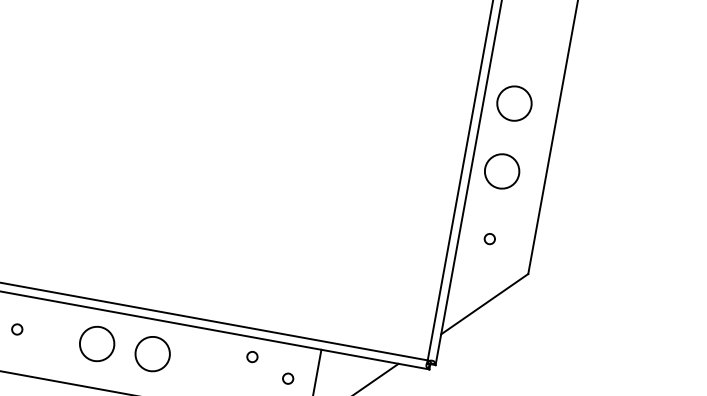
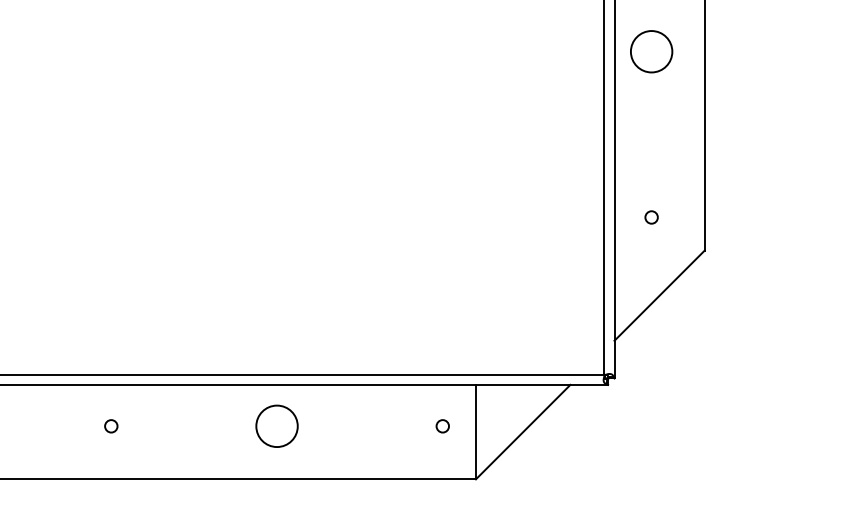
circle: (502, 171) -> (651, 134), removed
circle: (96, 343) -> (208, 425), removed
circle: (252, 357) -> (395, 408), removed

